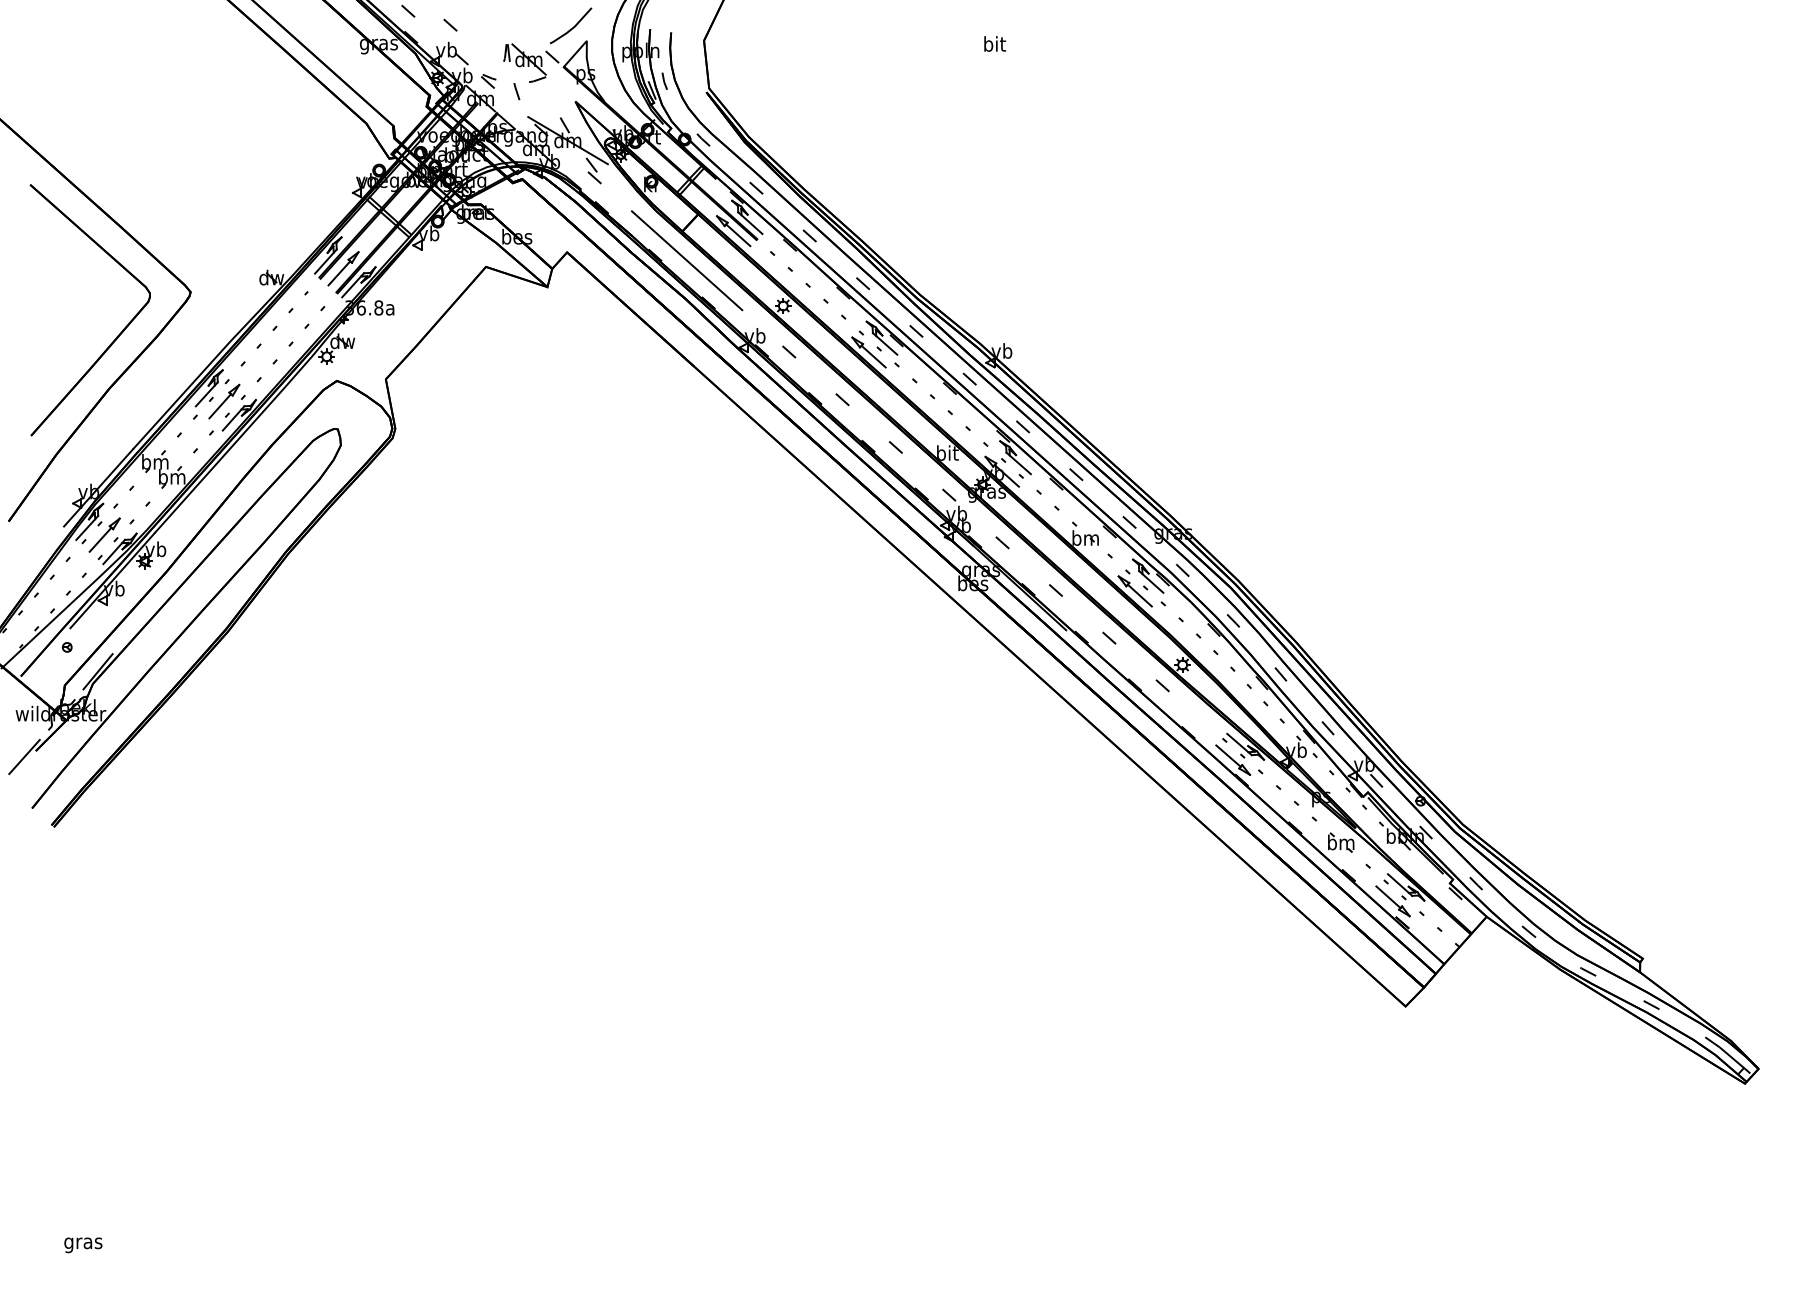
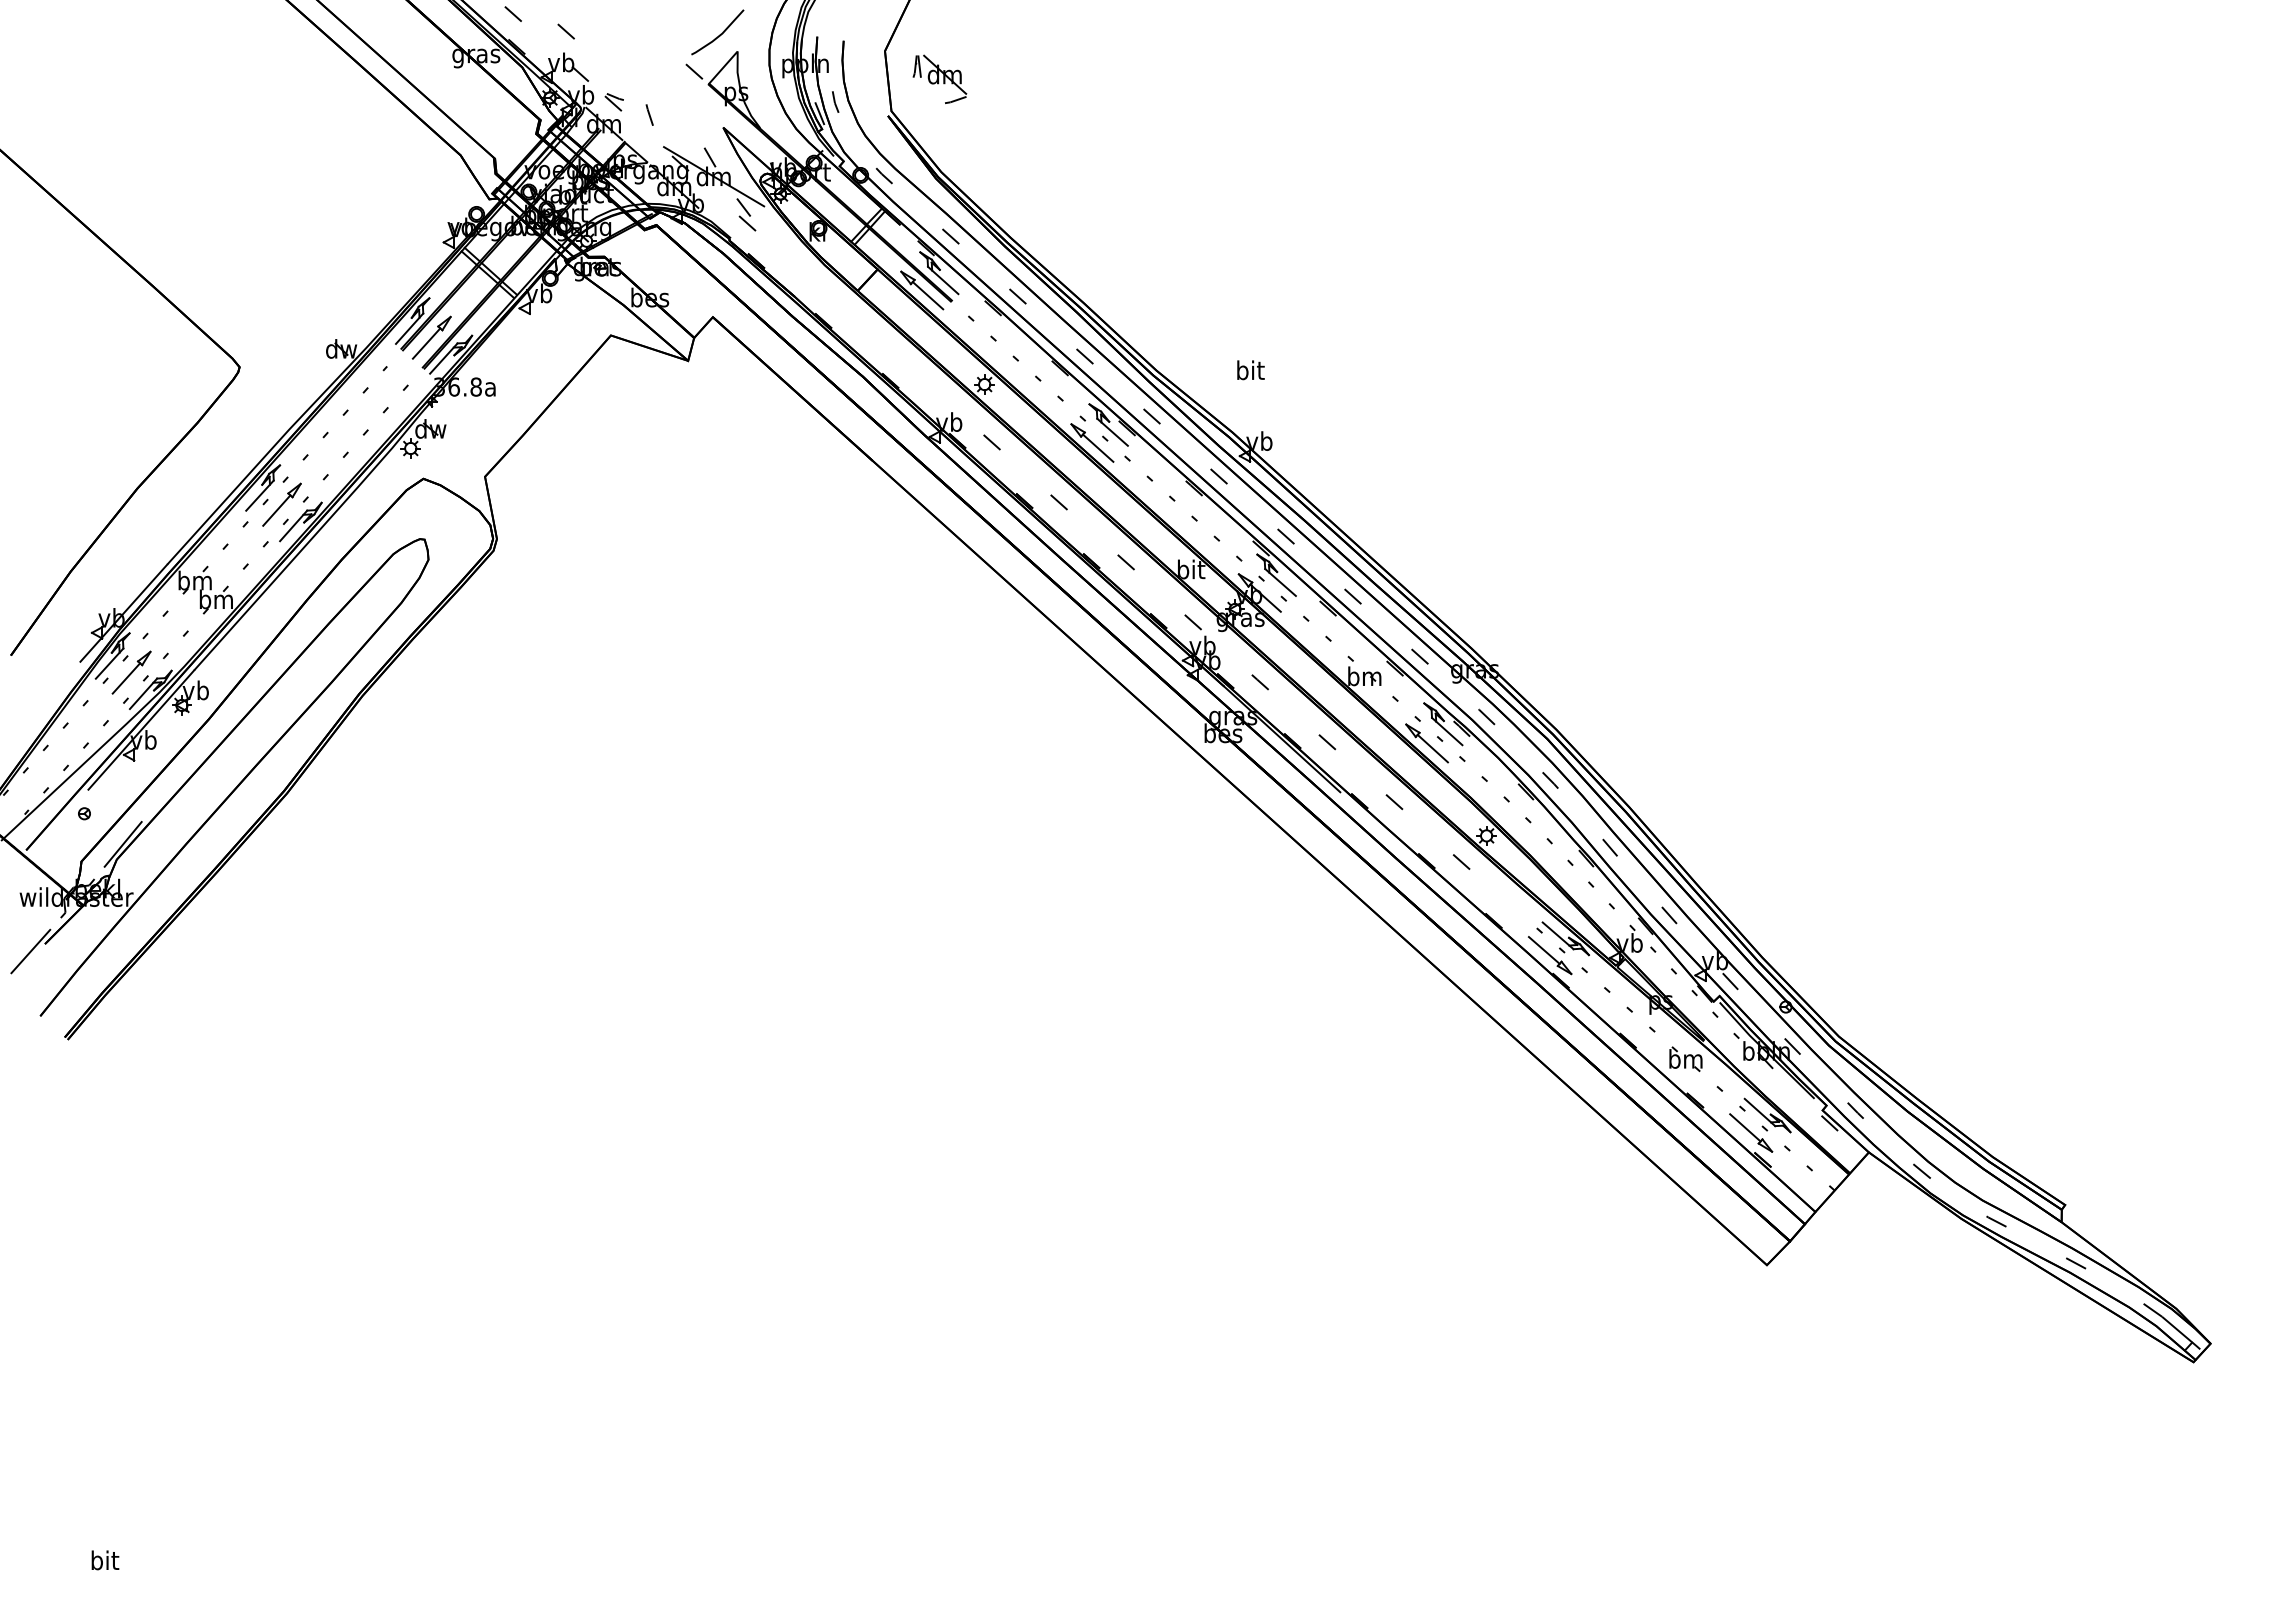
text: (994, 44) -> (1250, 370), moved
part: (524, 62) -> (939, 78), moved
line: (686, 260) -> (863, 327), removed
part: (117, 336) -> (147, 422), removed
text: (83, 1243) -> (104, 1562), gras -> bit

